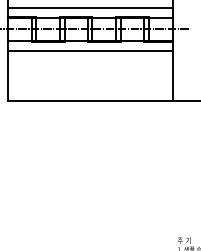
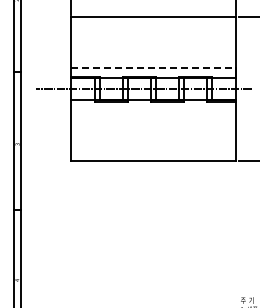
line: (90, 7) -> (153, 67), solid -> dashed
line: (90, 50) -> (153, 110), removed

